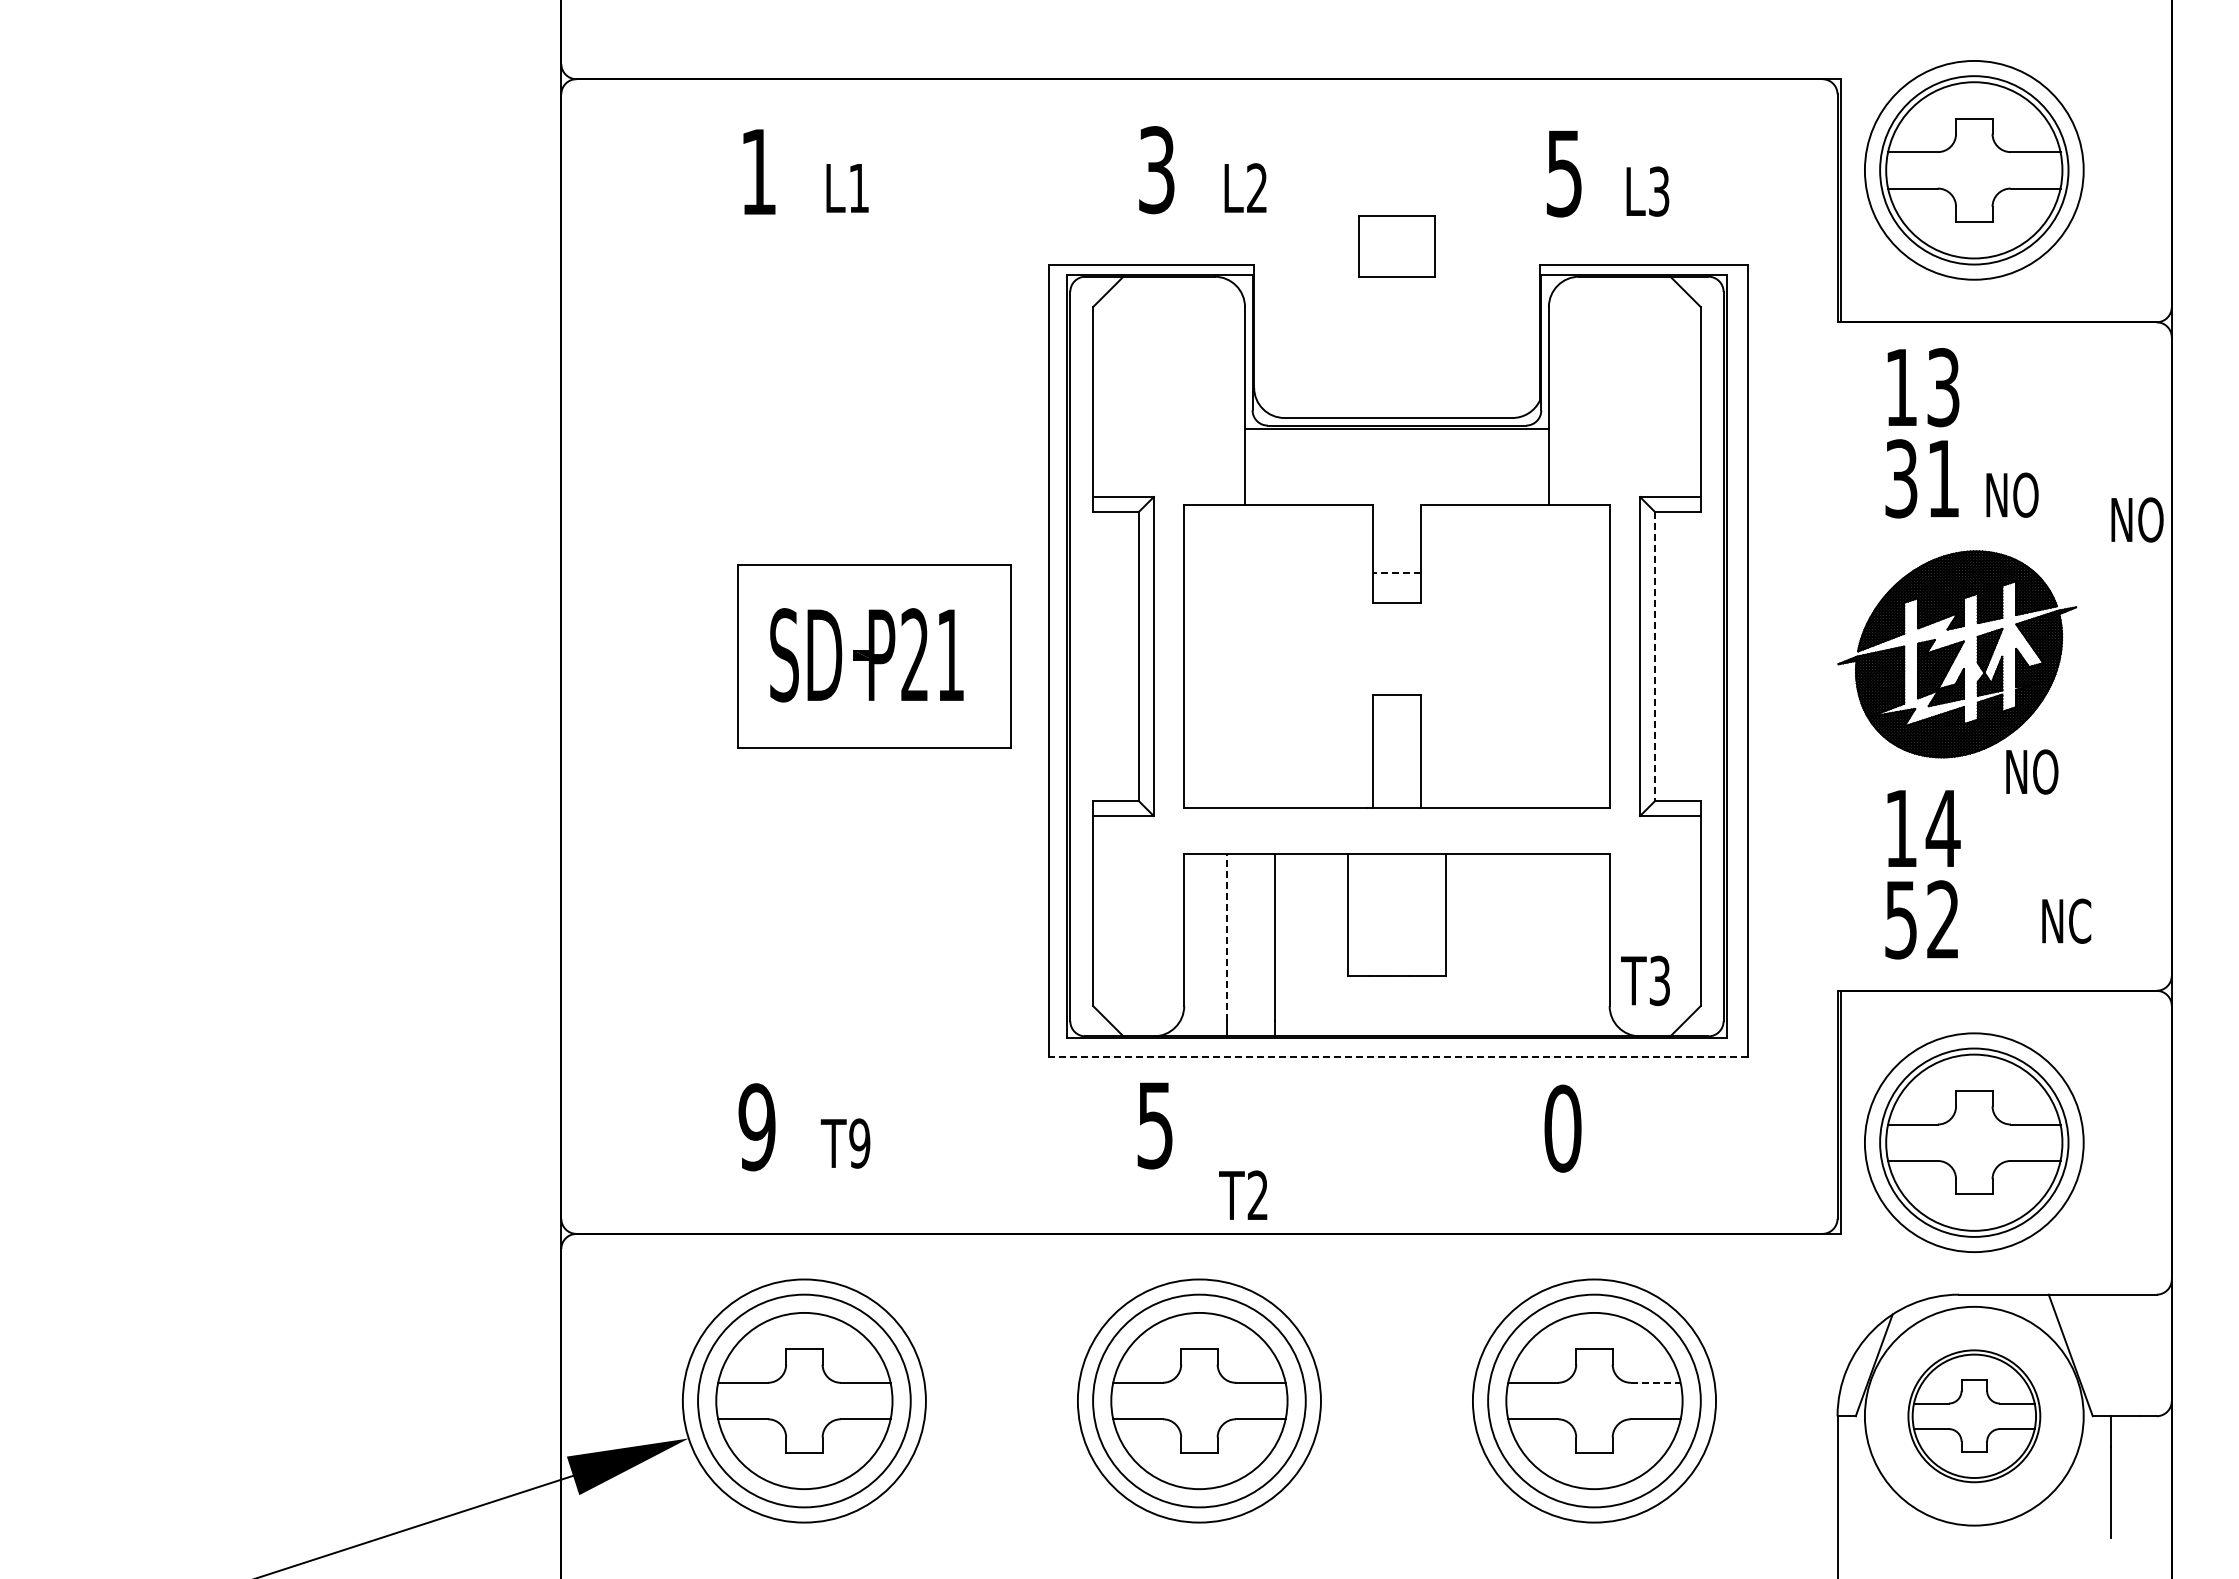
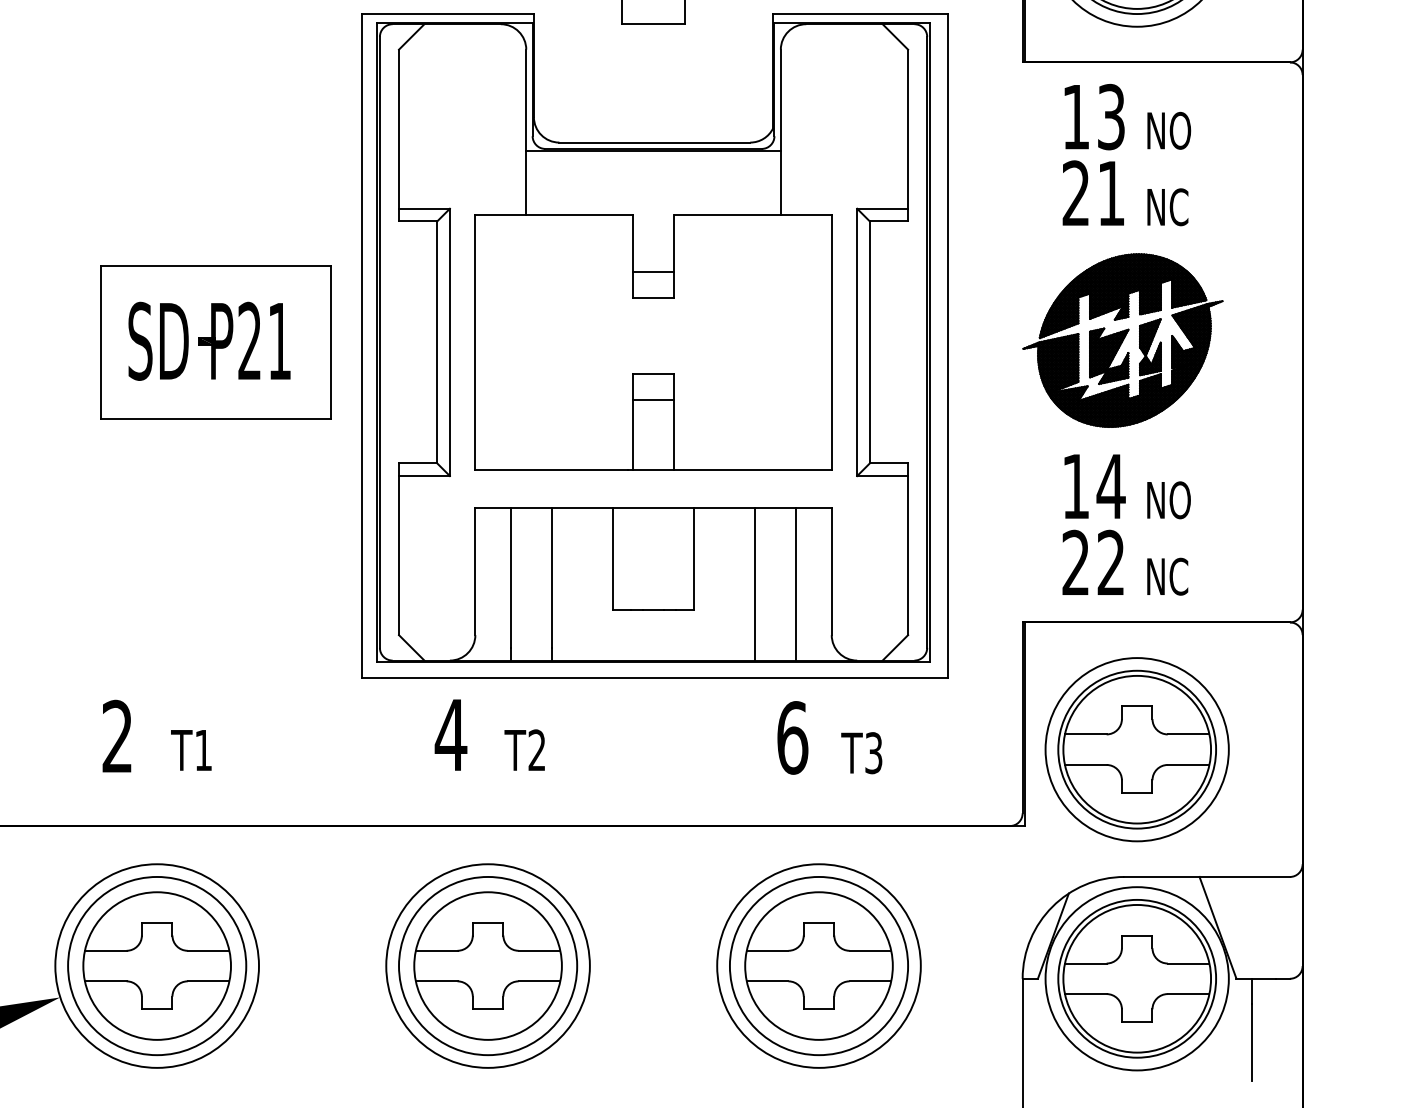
text: (1901, 478) -> (1076, 193), 31 -> 21
text: (2028, 494) -> (1182, 206), NO -> NC
text: (2137, 519) -> (1169, 130), moved
line: (1396, 572) -> (653, 272), dashed -> solid
line: (1655, 657) -> (870, 343), dashed -> solid
line: (1396, 724) -> (653, 399), added
text: (2032, 771) -> (1169, 499), moved
text: (1900, 919) -> (1075, 562), 52 -> 22
text: (2066, 920) -> (1167, 576), moved
line: (1226, 937) -> (510, 577), dashed -> solid
line: (1518, 945) -> (755, 584), added
line: (1567, 945) -> (796, 584), added
text: (1645, 980) -> (861, 752), moved
line: (1398, 1057) -> (654, 678), dashed -> solid
text: (1154, 1125) -> (450, 735), 5 -> 4
text: (756, 1127) -> (117, 736), 9 -> 2
text: (1562, 1128) -> (792, 737), 0 -> 6
text: (859, 1143) -> (203, 750), T9 -> T1
text: (1243, 1194) -> (525, 749), moved
line: (1655, 1382) -> (870, 950), dashed -> solid
part: (1974, 1416) -> (1137, 979), size x1.43

